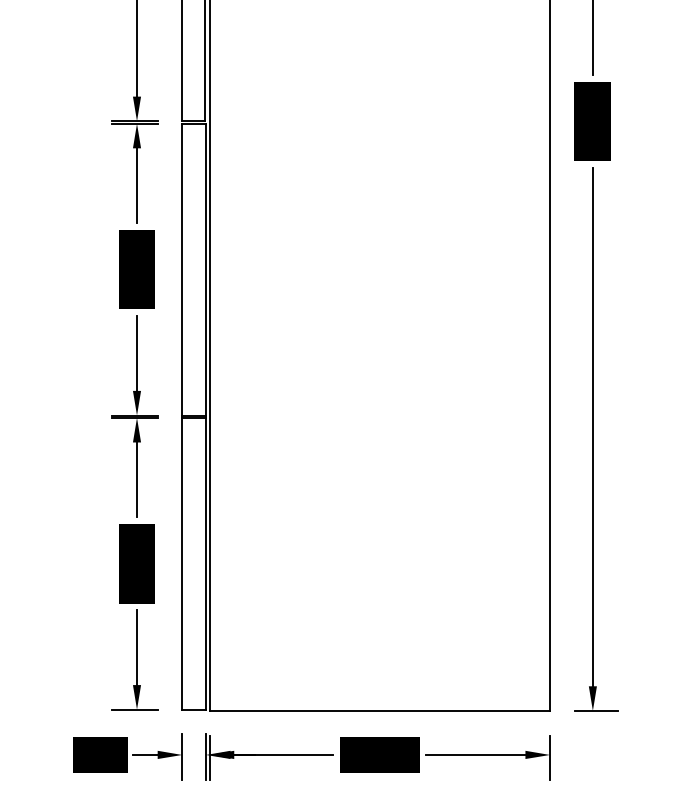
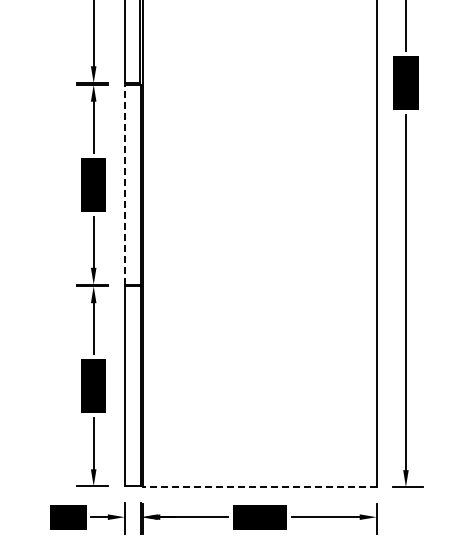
line: (181, 269) -> (124, 184), solid -> dashed
line: (380, 711) -> (260, 487), solid -> dashed

